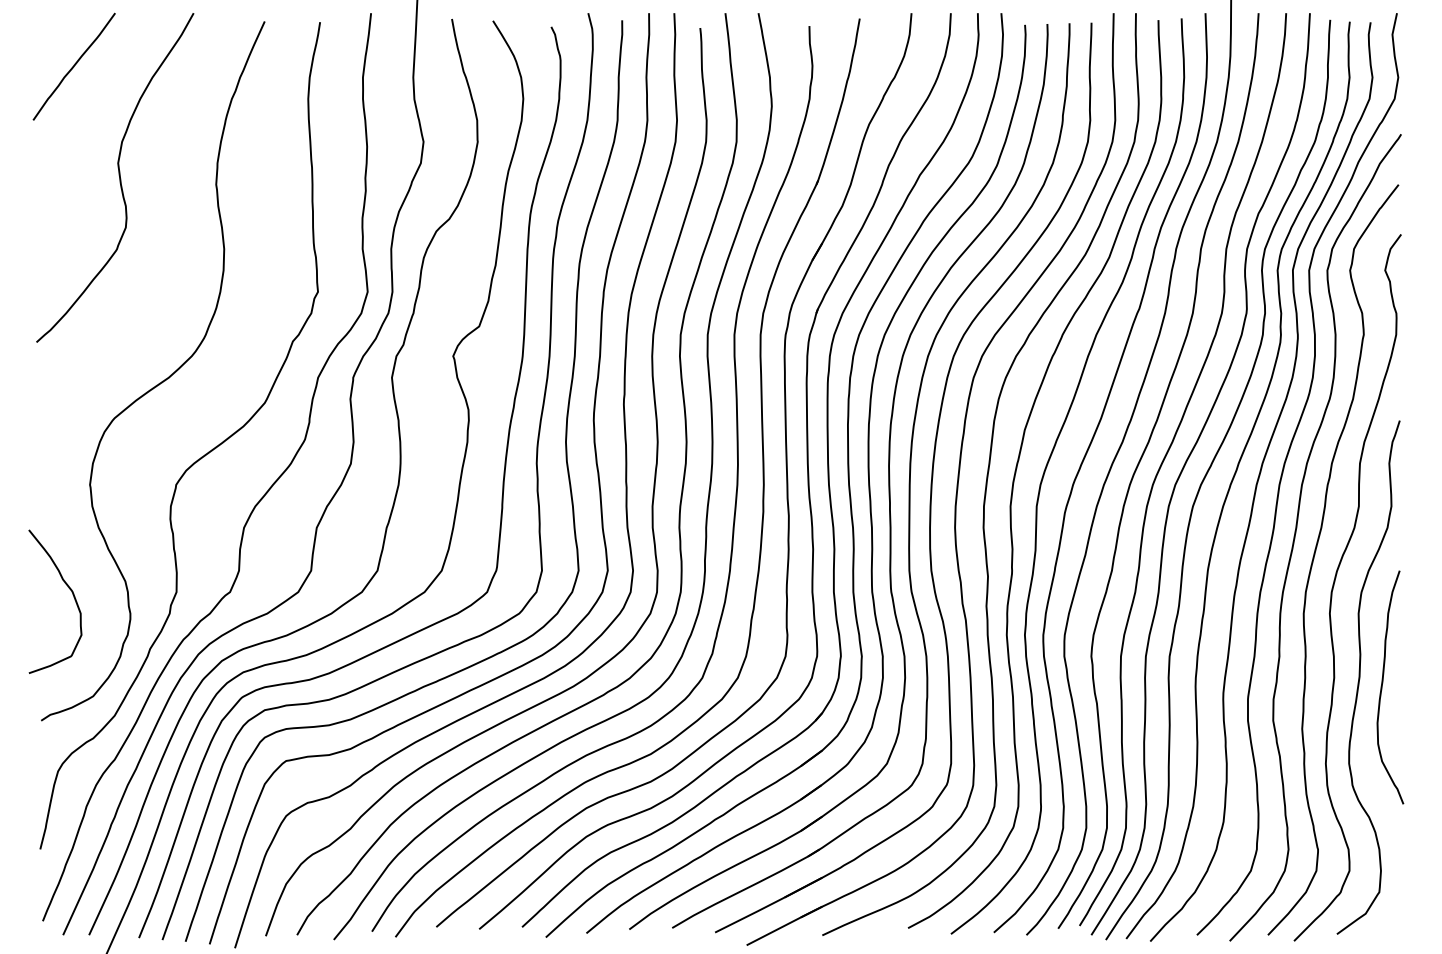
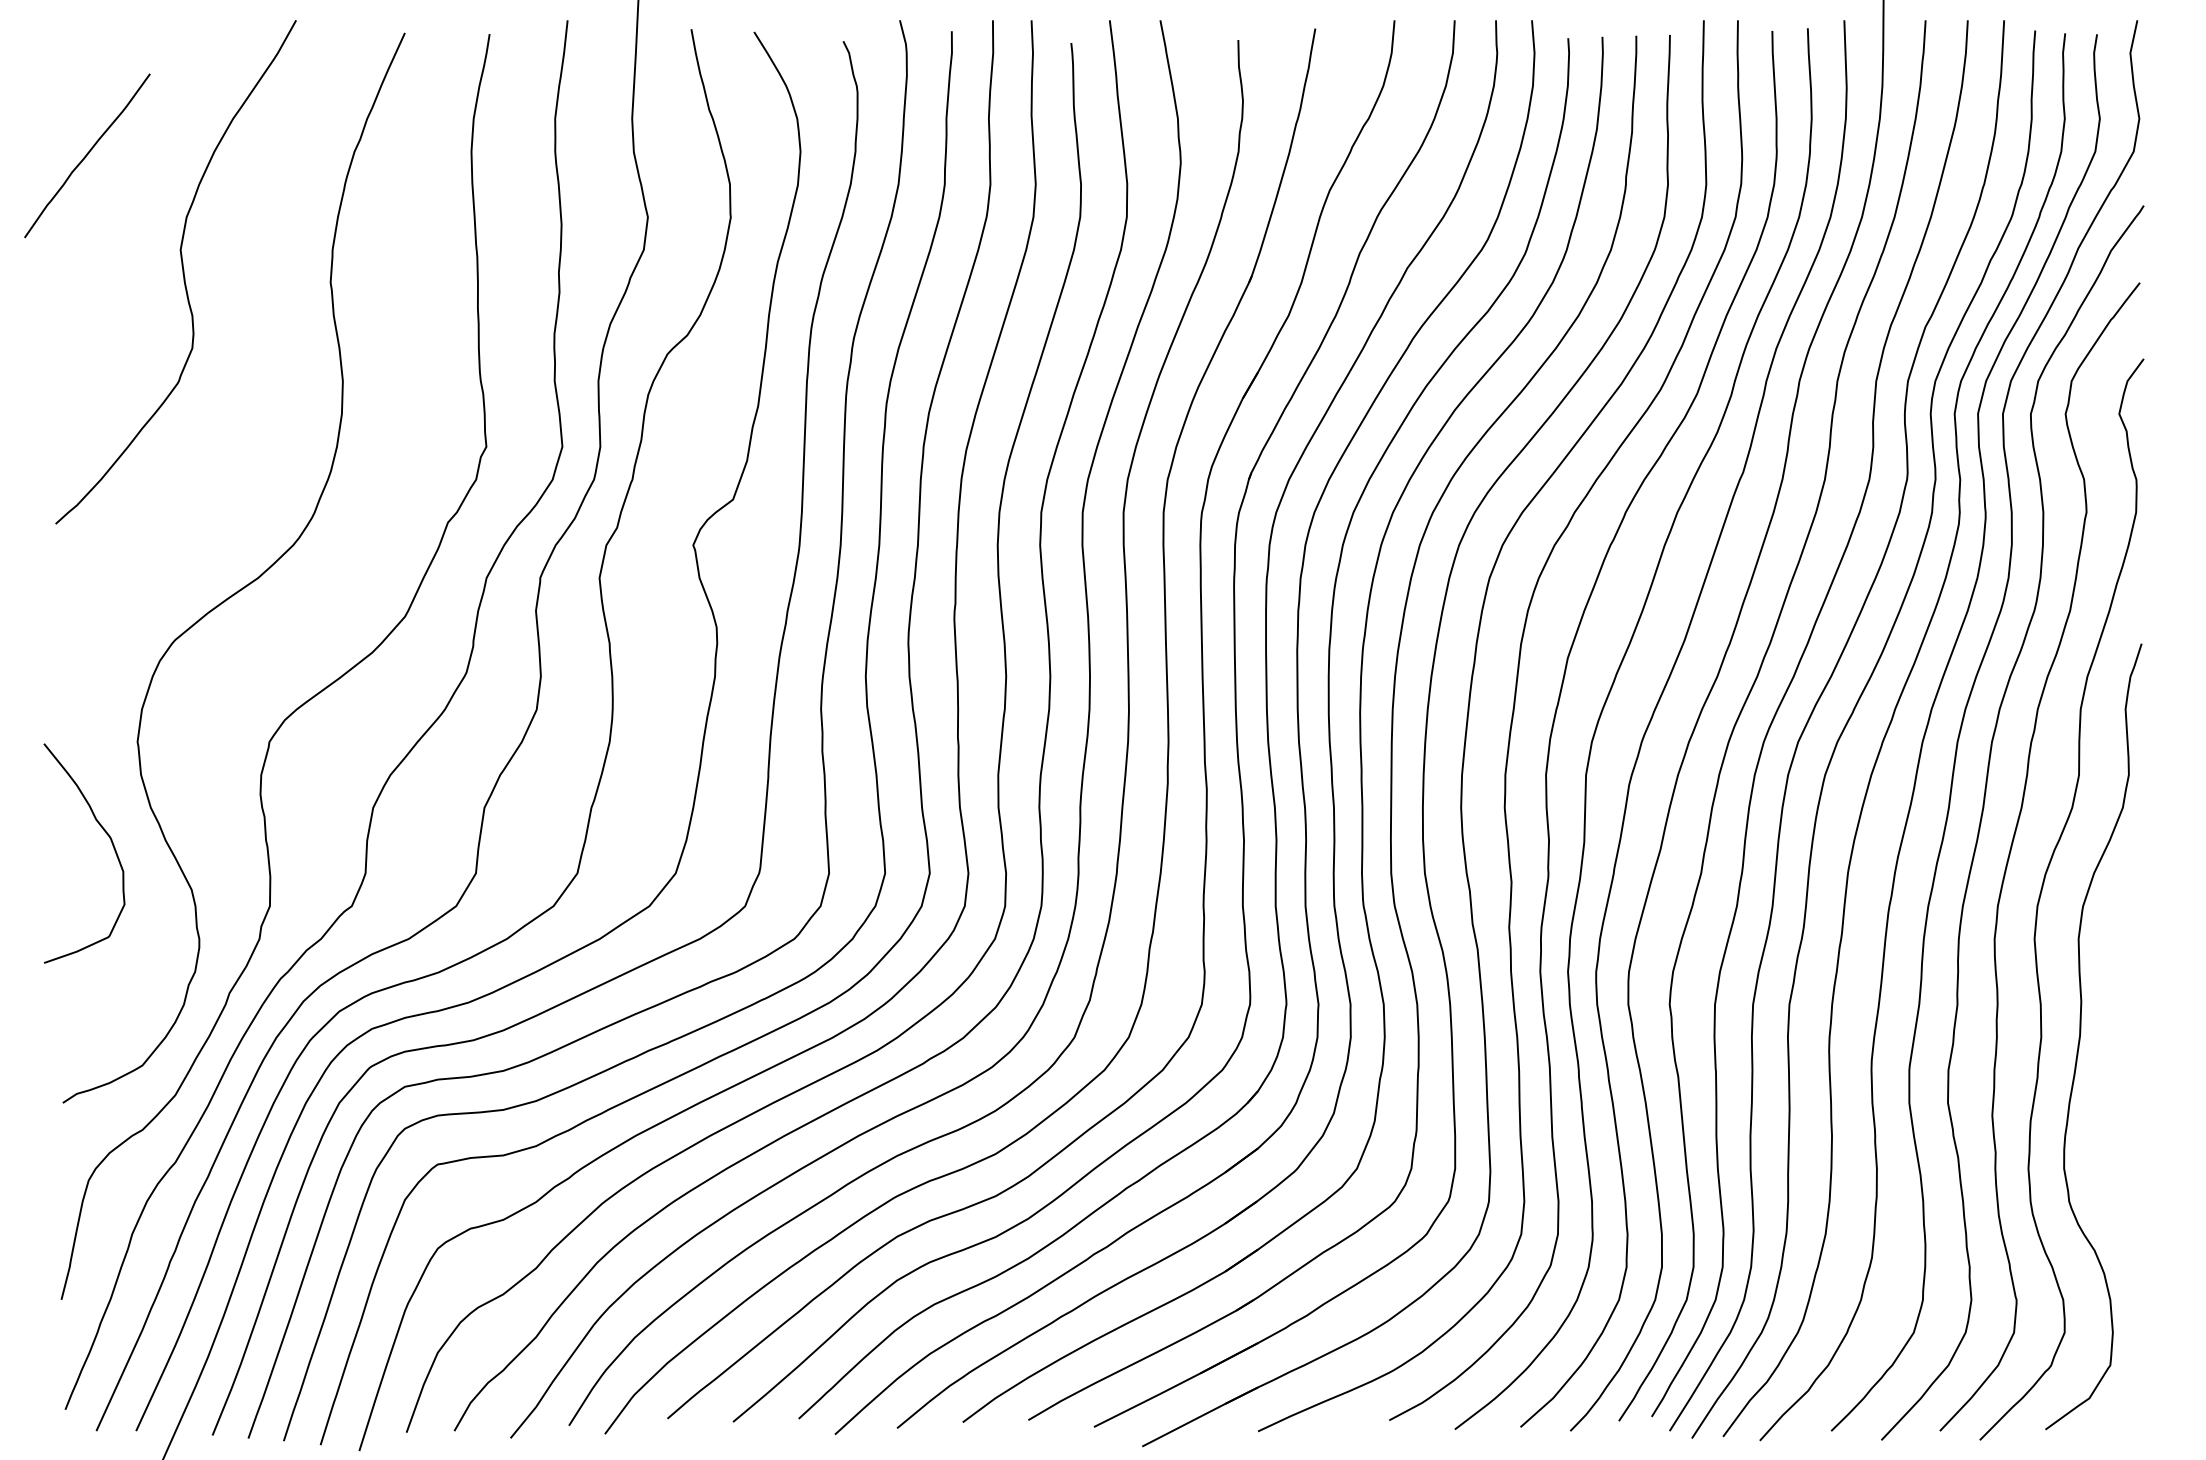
curve: (73, 66) -> (86, 155), moved
curve: (71, 592) -> (109, 839), moved
curve: (1382, 687) -> (2115, 1052), removed

